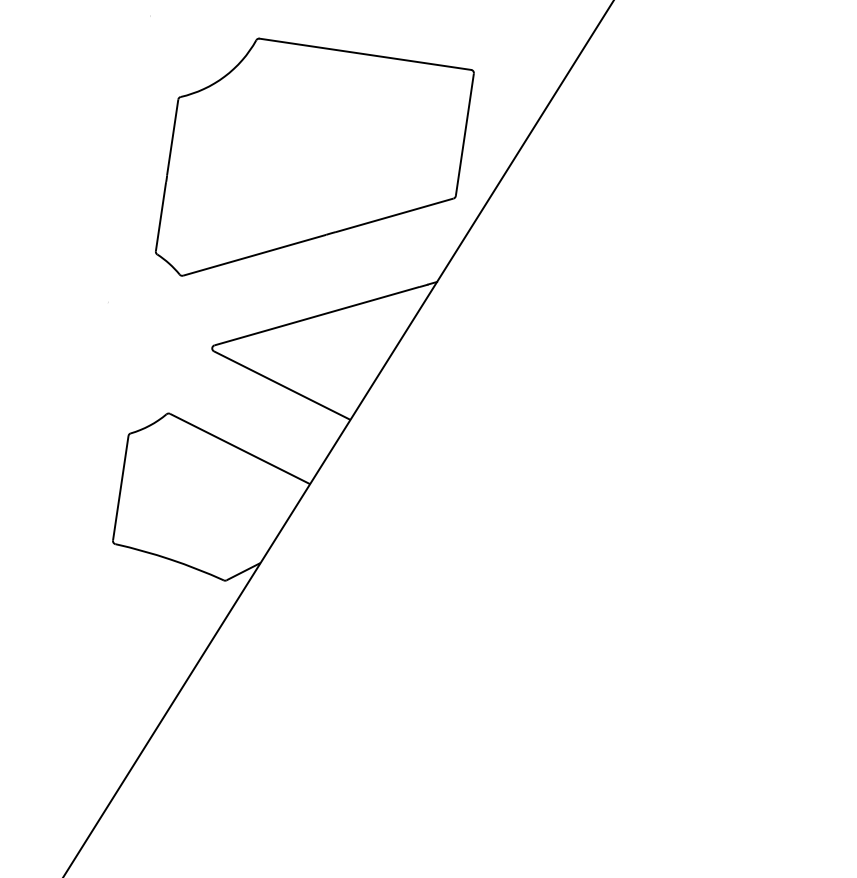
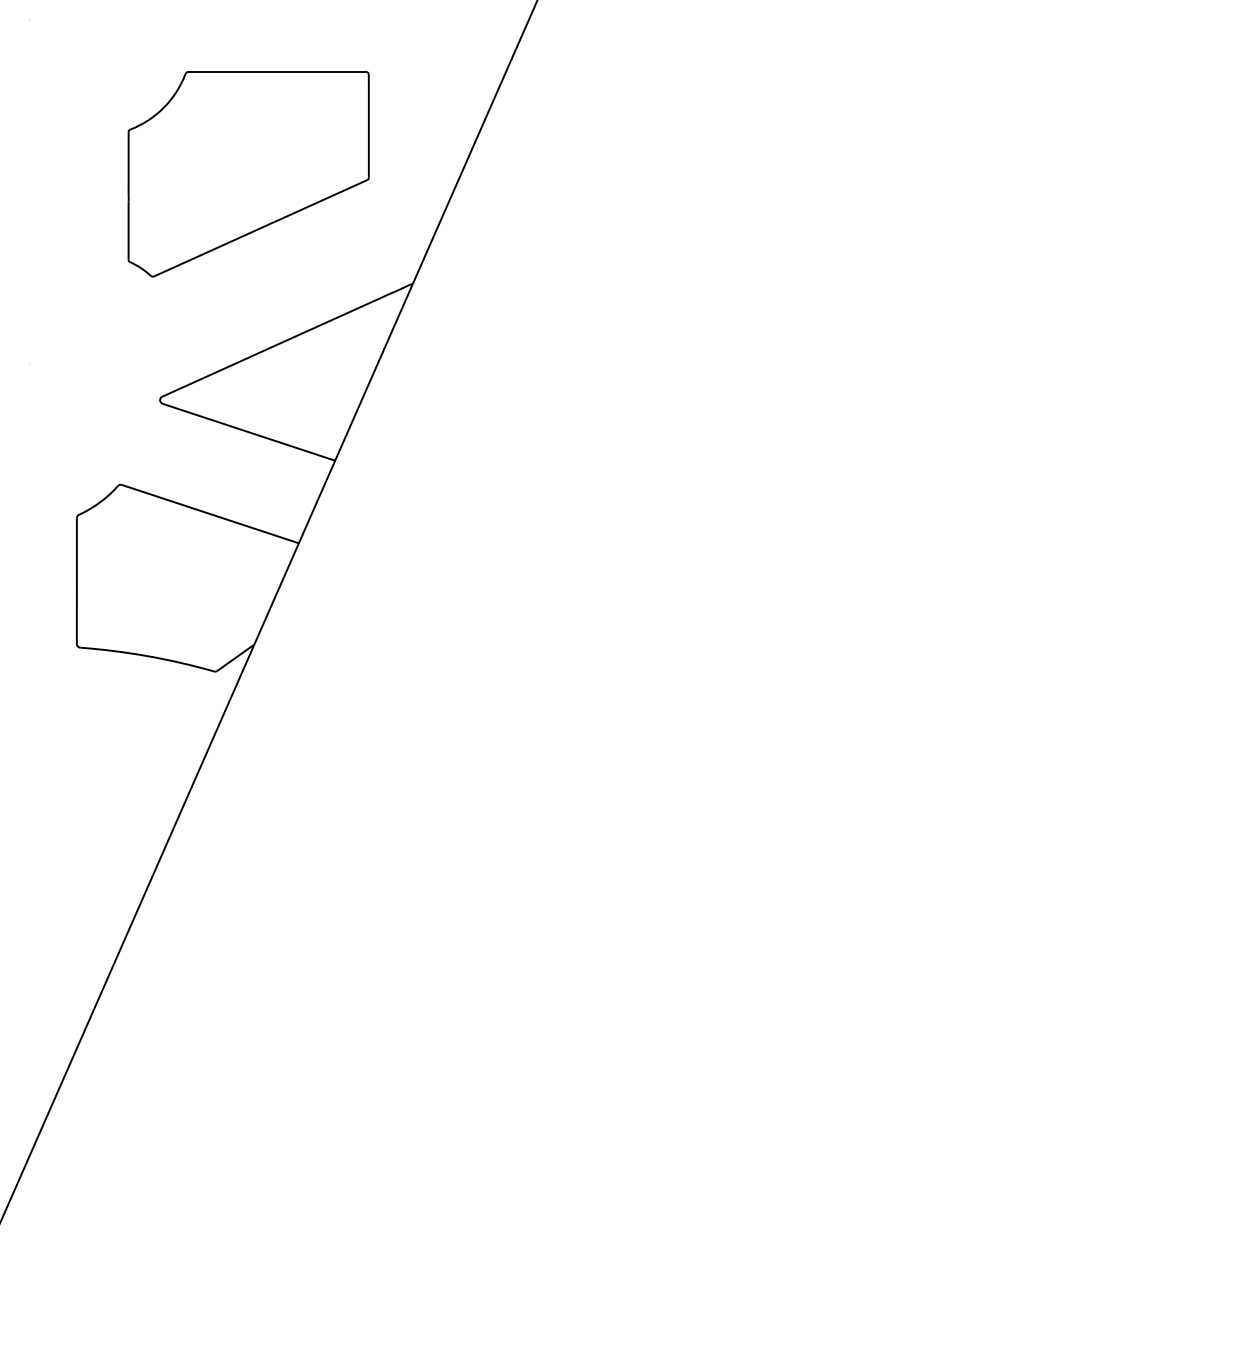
part: (313, 171) -> (248, 174), size x0.7

